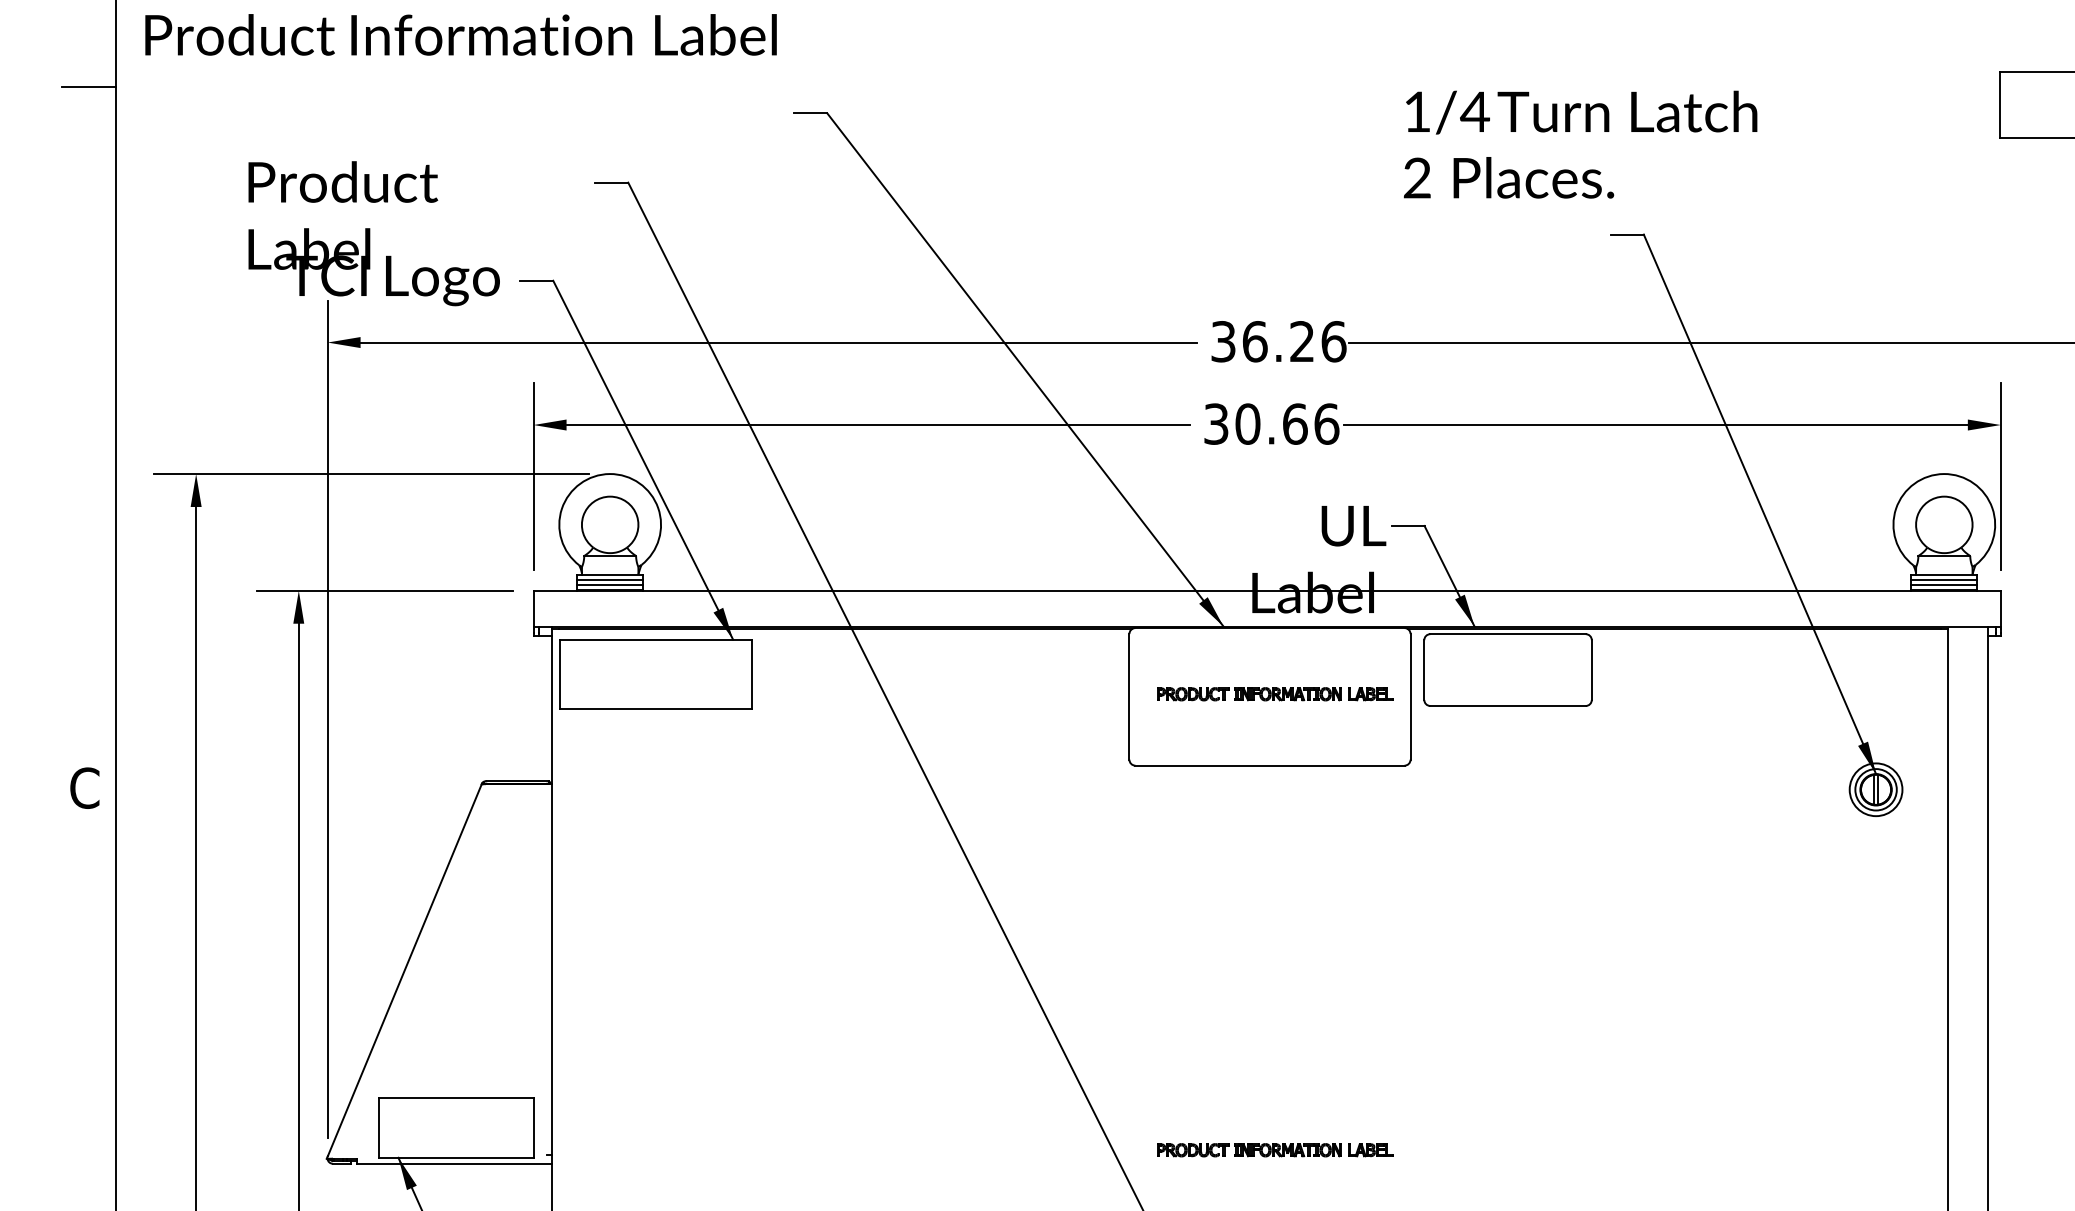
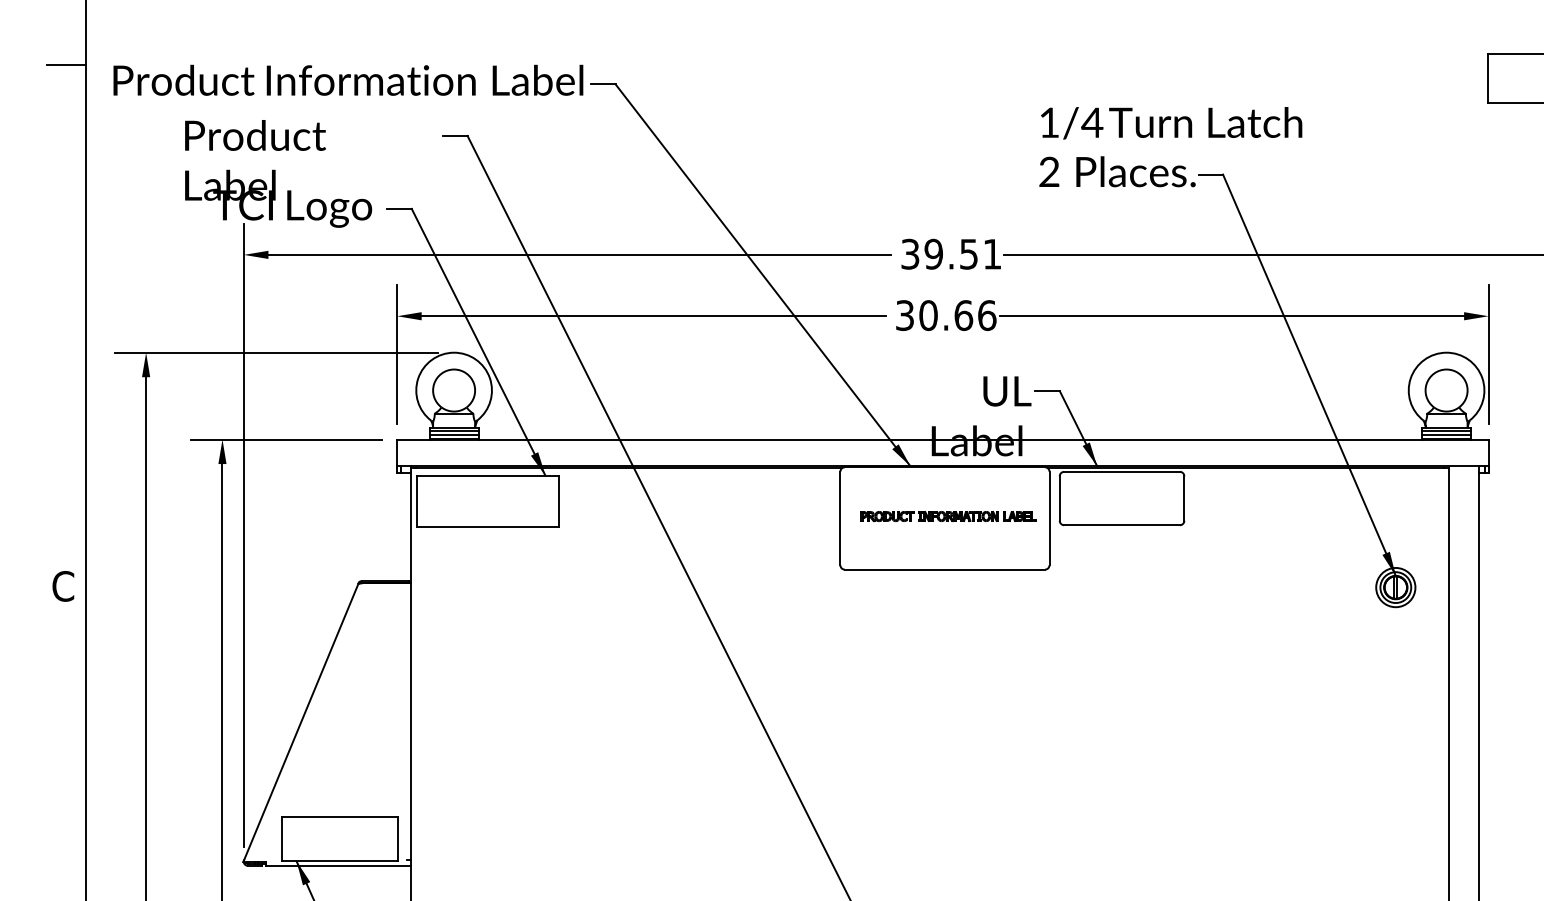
text: (460, 34) -> (347, 80), moved
text: (1580, 144) -> (1170, 146), moved
text: (1294, 341) -> (963, 254), 36.26 -> 39.51
part: (1275, 1150) -> (949, 855), removed

